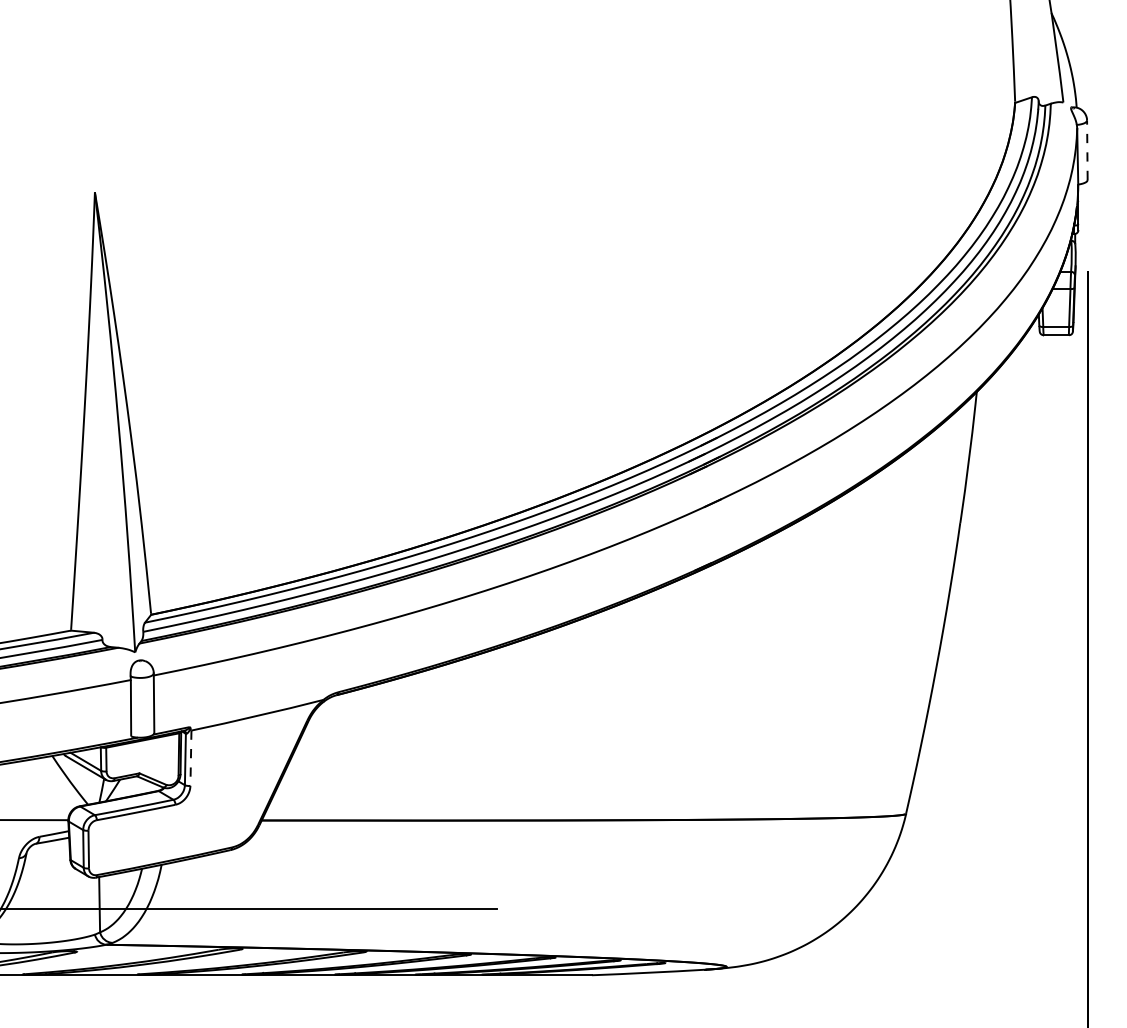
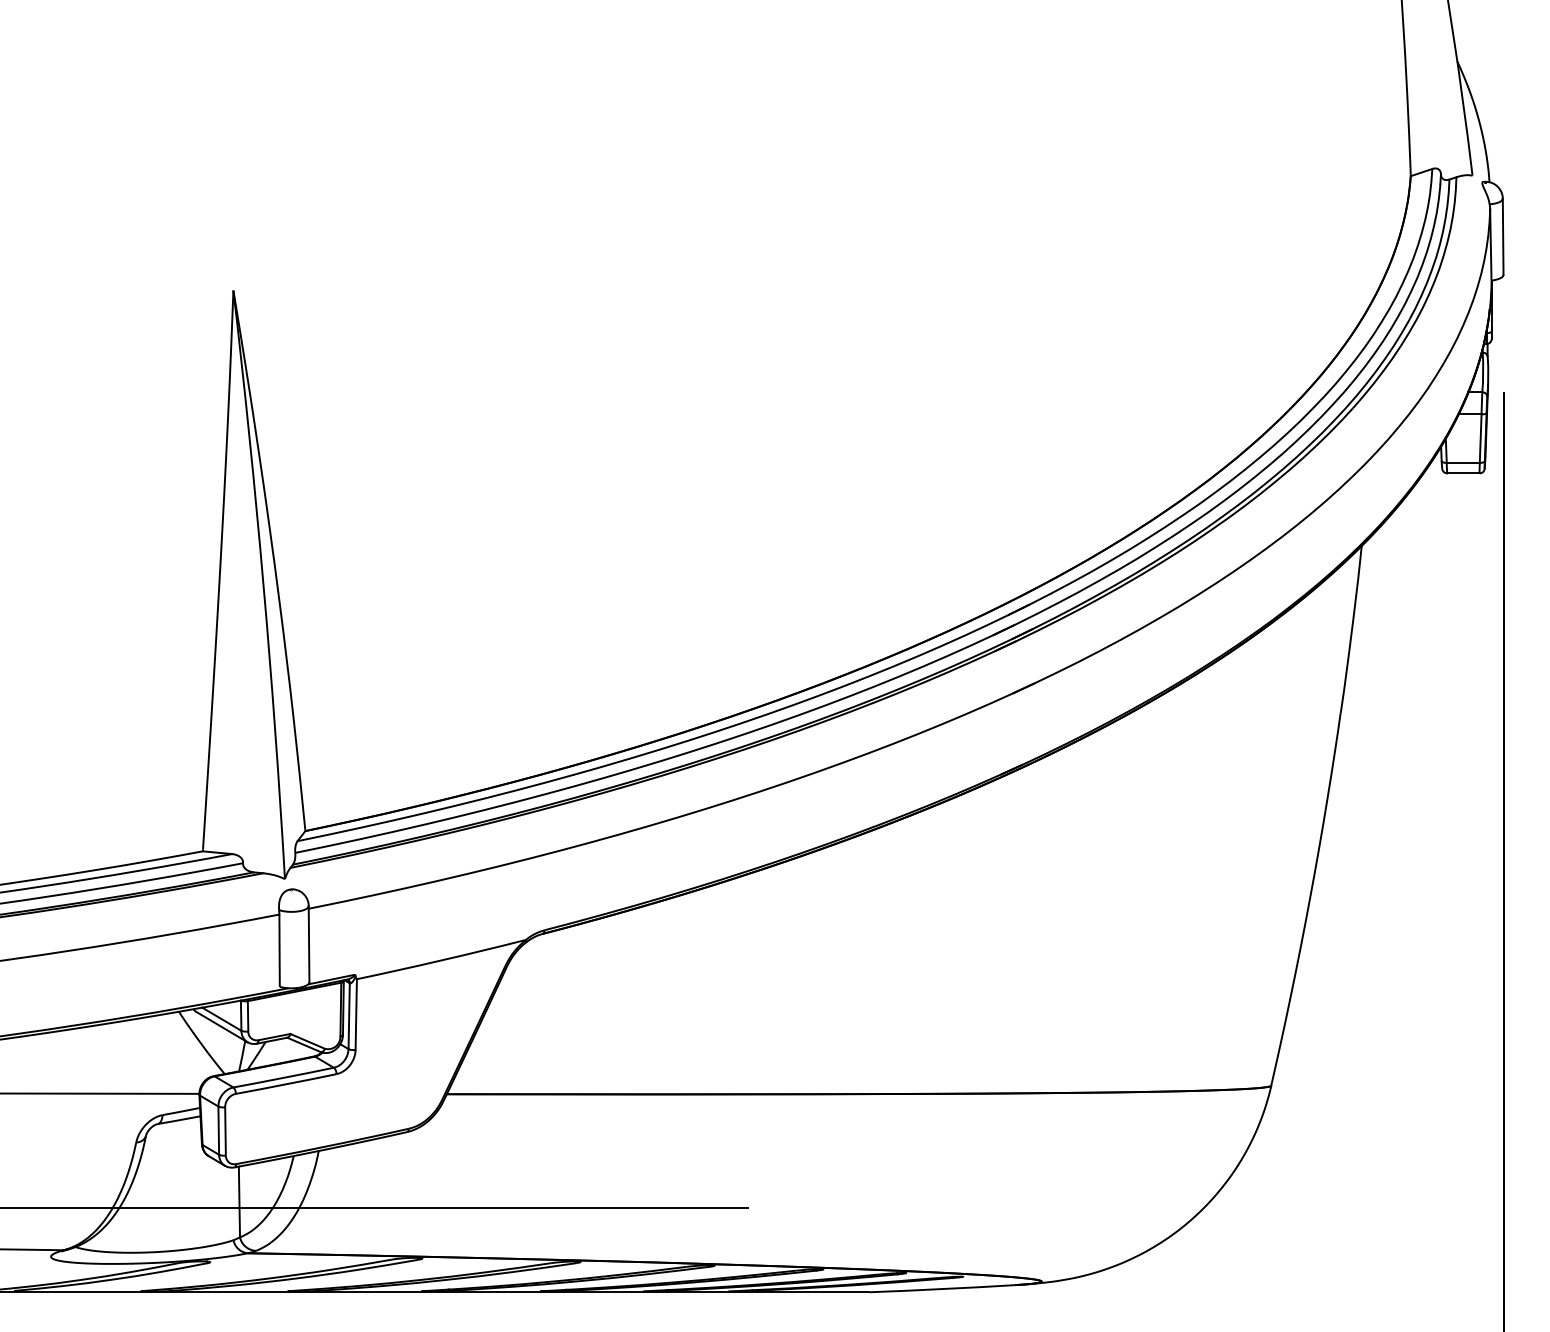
line: (1087, 150) -> (1503, 236), dashed -> solid
line: (191, 758) -> (356, 1015), dashed -> solid

